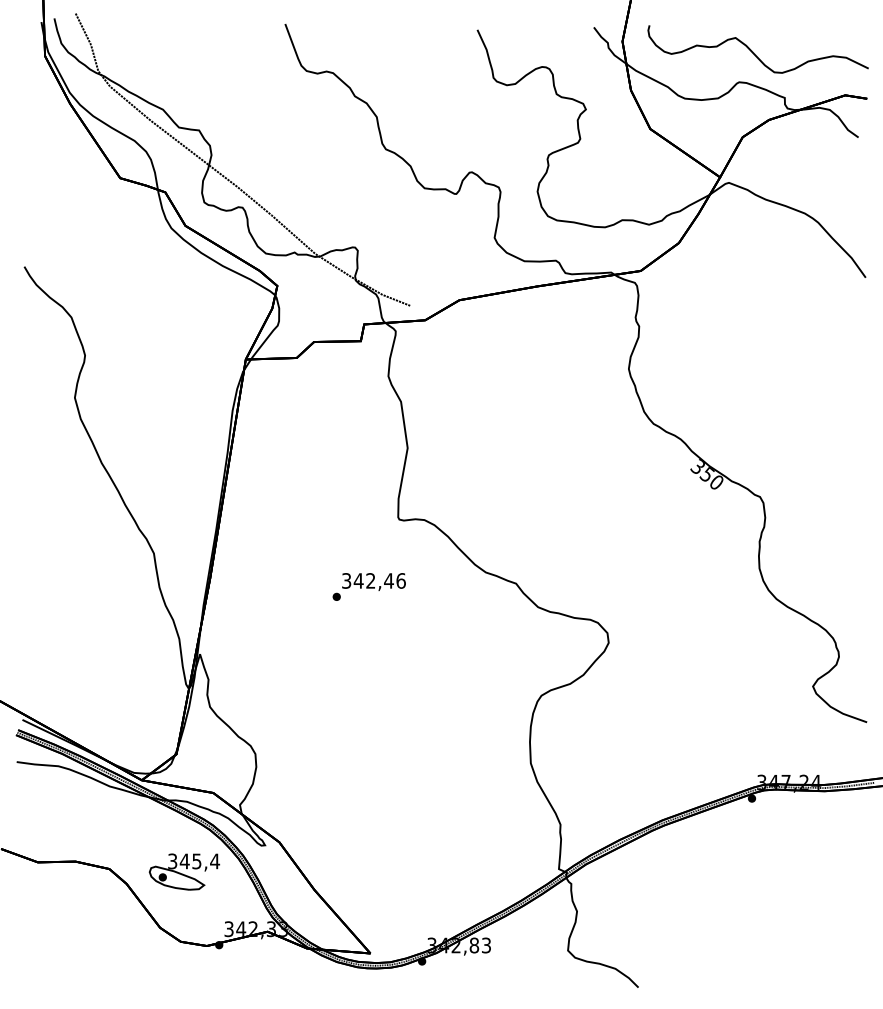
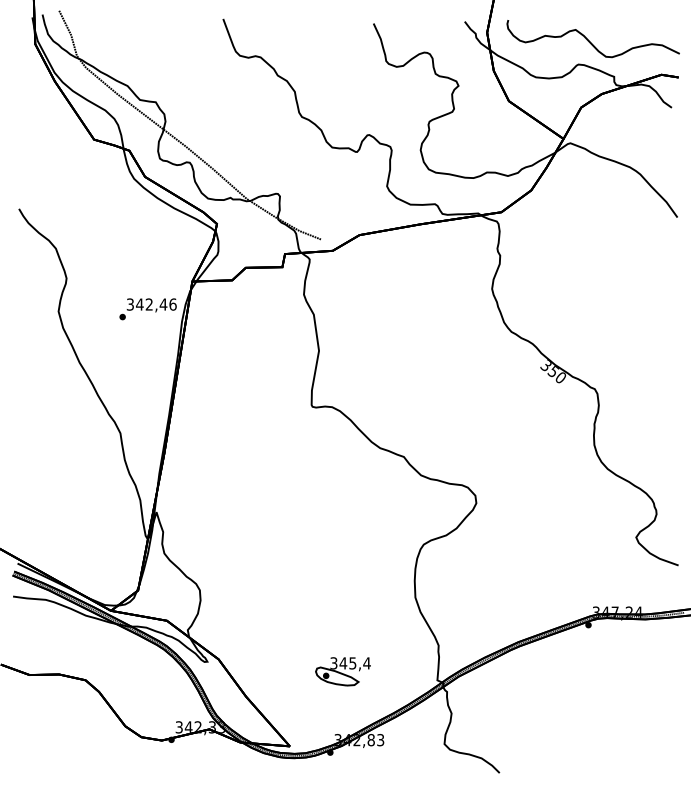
text: (368, 586) -> (147, 308), moved
part: (184, 871) -> (343, 671), moved

